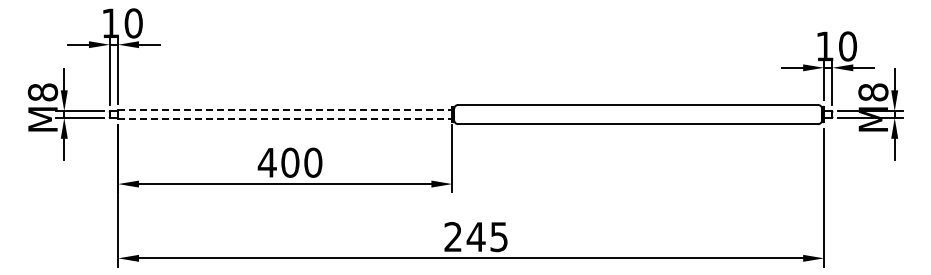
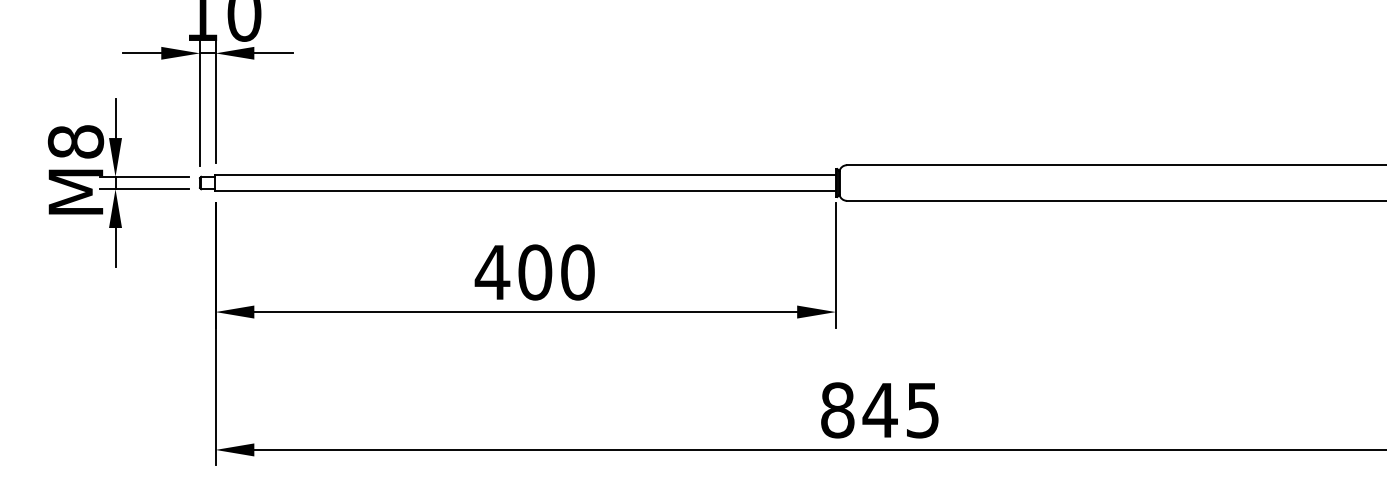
line: (285, 110) -> (526, 175), dashed -> solid
line: (285, 118) -> (526, 190), dashed -> solid
text: (453, 237) -> (838, 411), 245 -> 845

